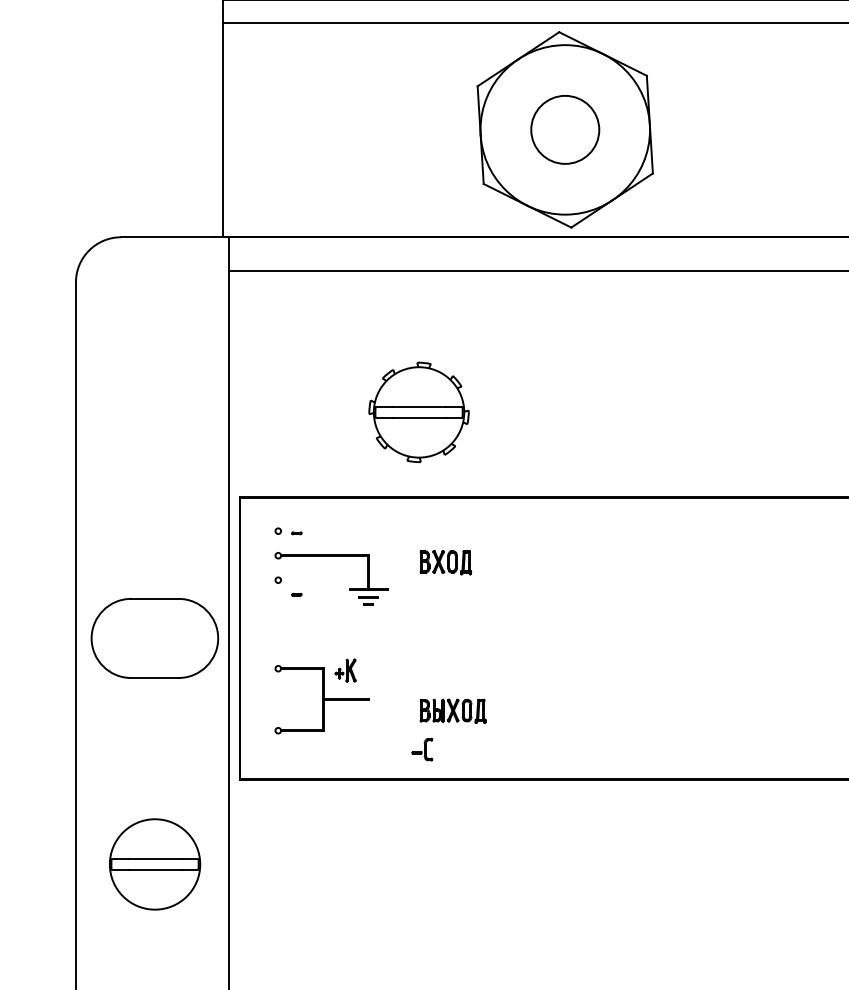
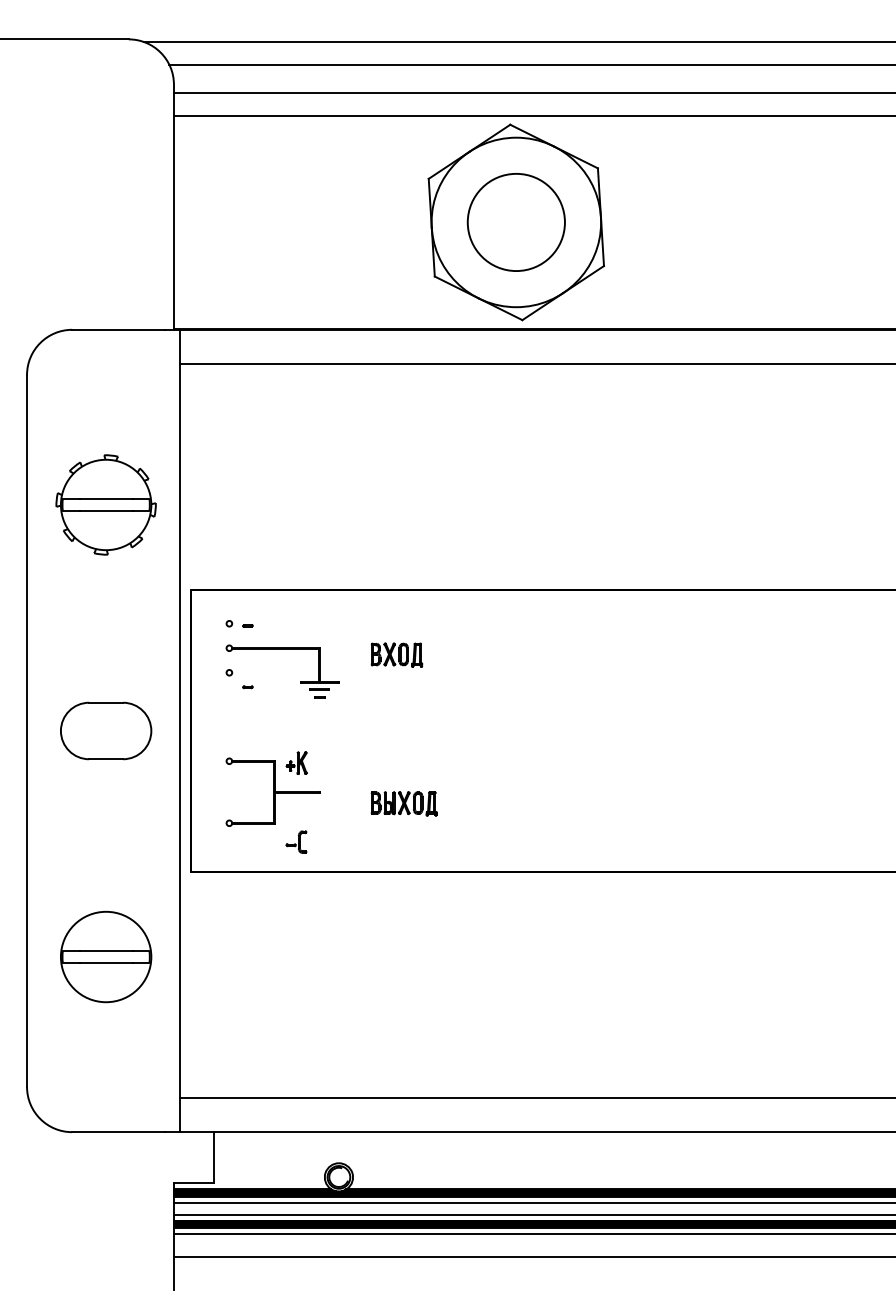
circle: (564, 129) -> (515, 222), size x1.43
part: (418, 411) -> (105, 504), moved
part: (155, 637) -> (106, 730), size x0.71
part: (422, 748) -> (296, 841), moved

